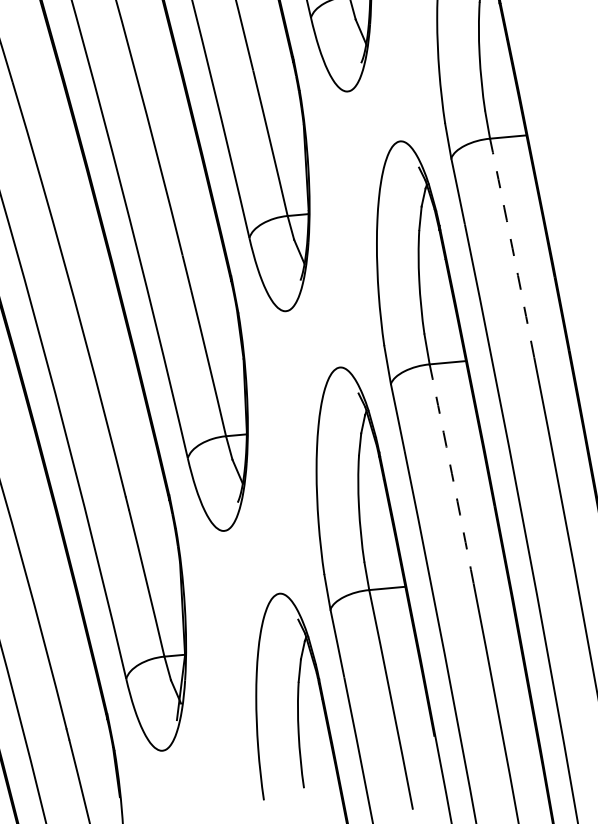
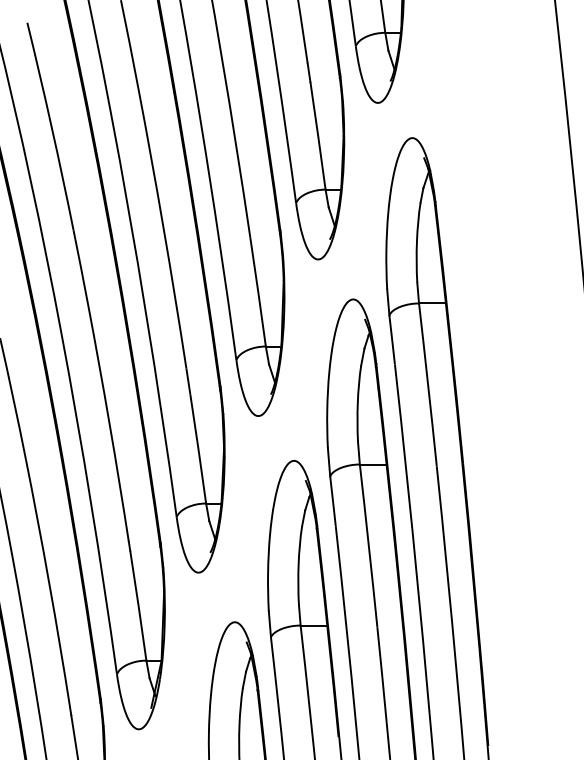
arc: (513, 248) -> (428, 385), dashed -> solid
arc: (451, 474) -> (368, 546), dashed -> solid

